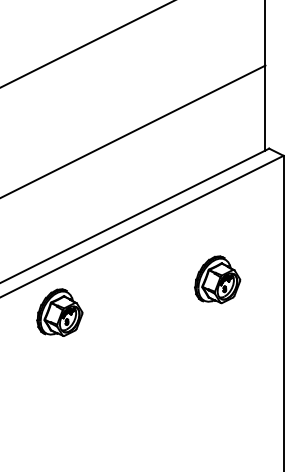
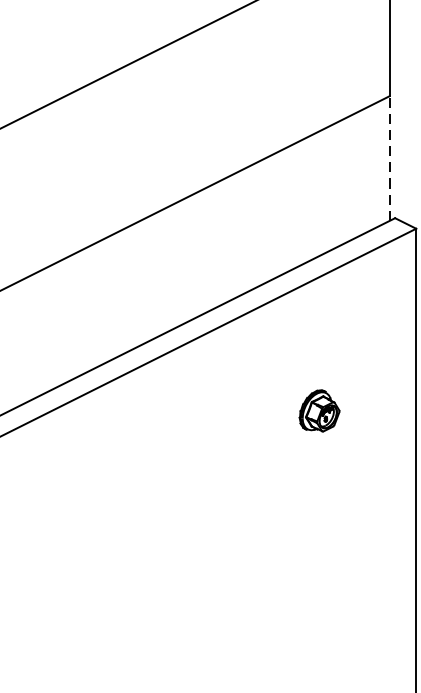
line: (265, 107) -> (389, 157), solid -> dashed
part: (217, 279) -> (319, 410), size x0.6
part: (59, 312) -> (87, 458), removed

